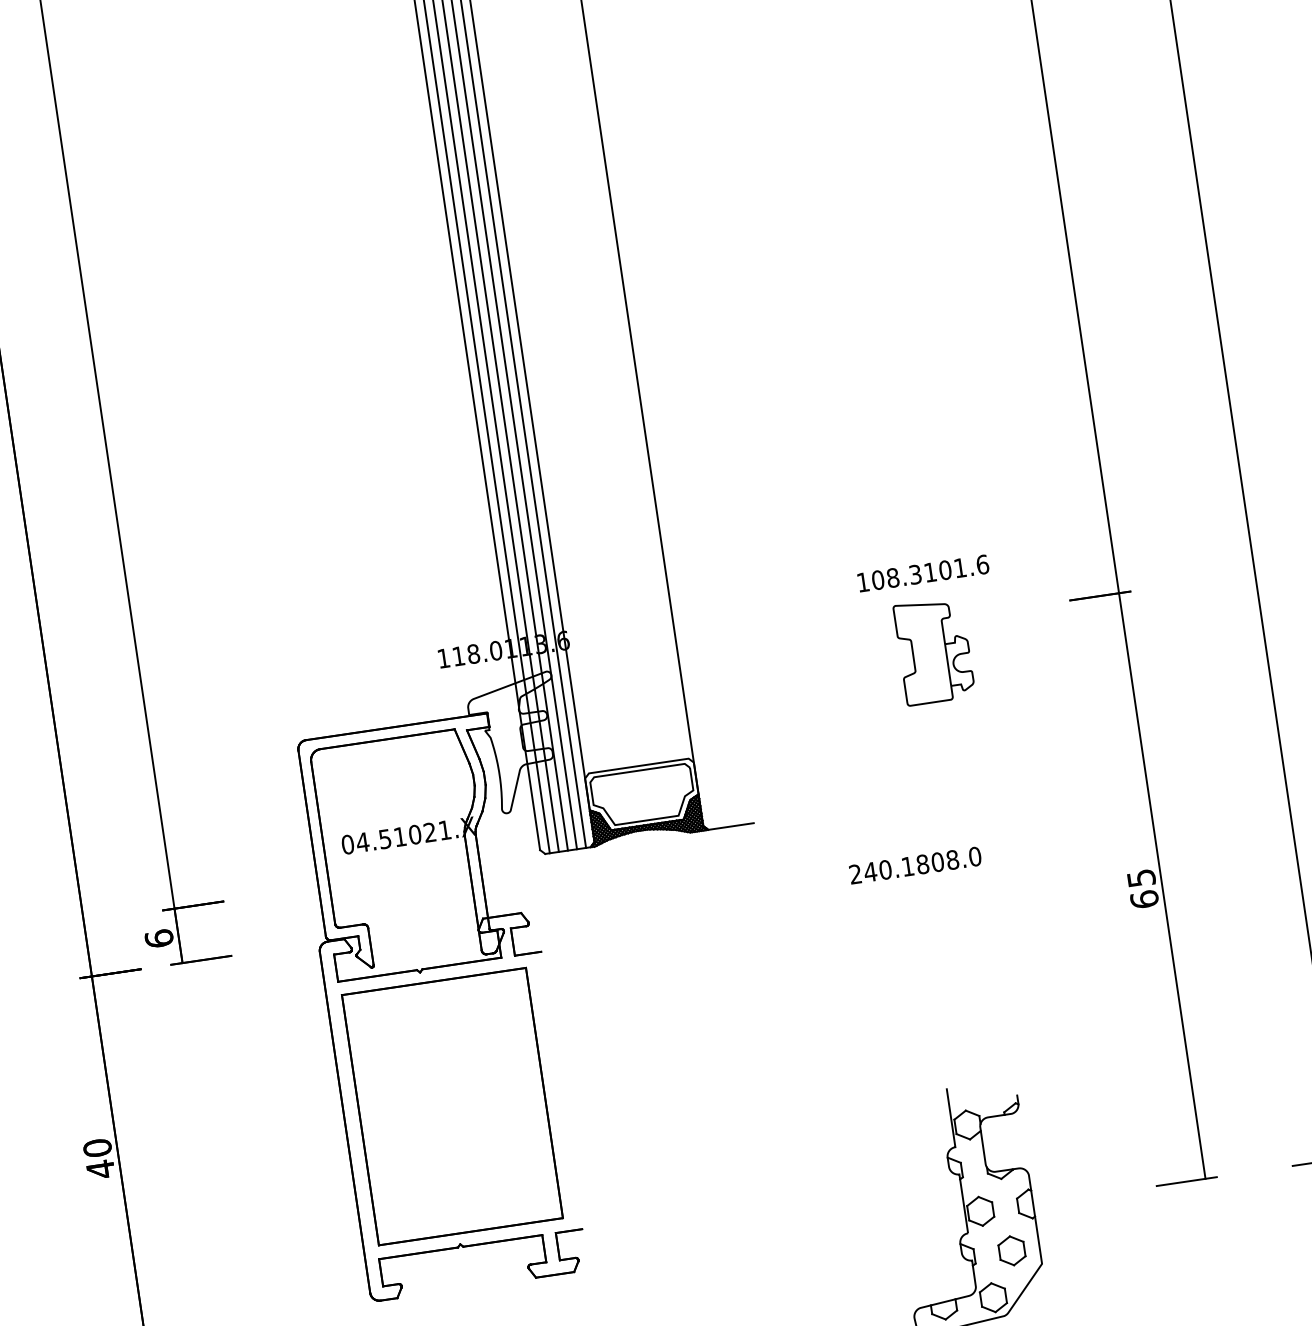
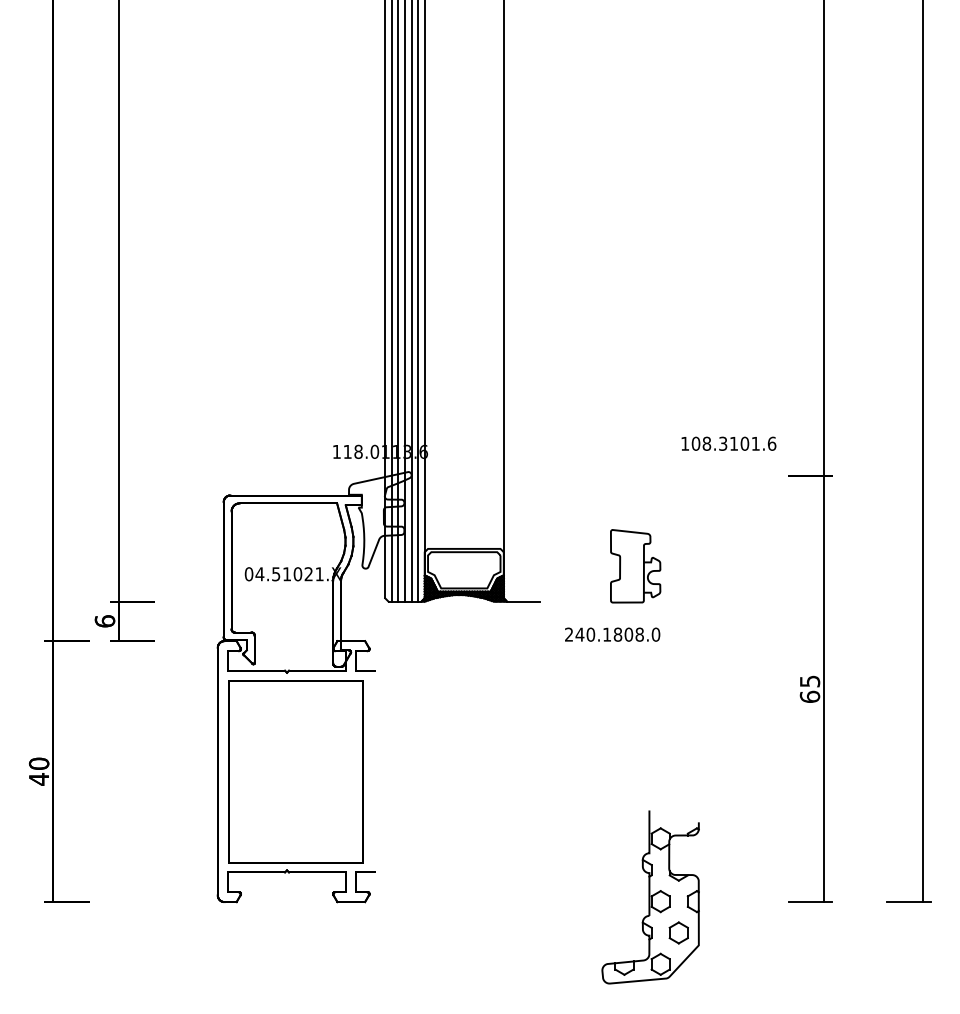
text: (922, 573) -> (728, 443), moved
part: (934, 651) -> (635, 566), moved
text: (915, 865) -> (612, 634), moved

